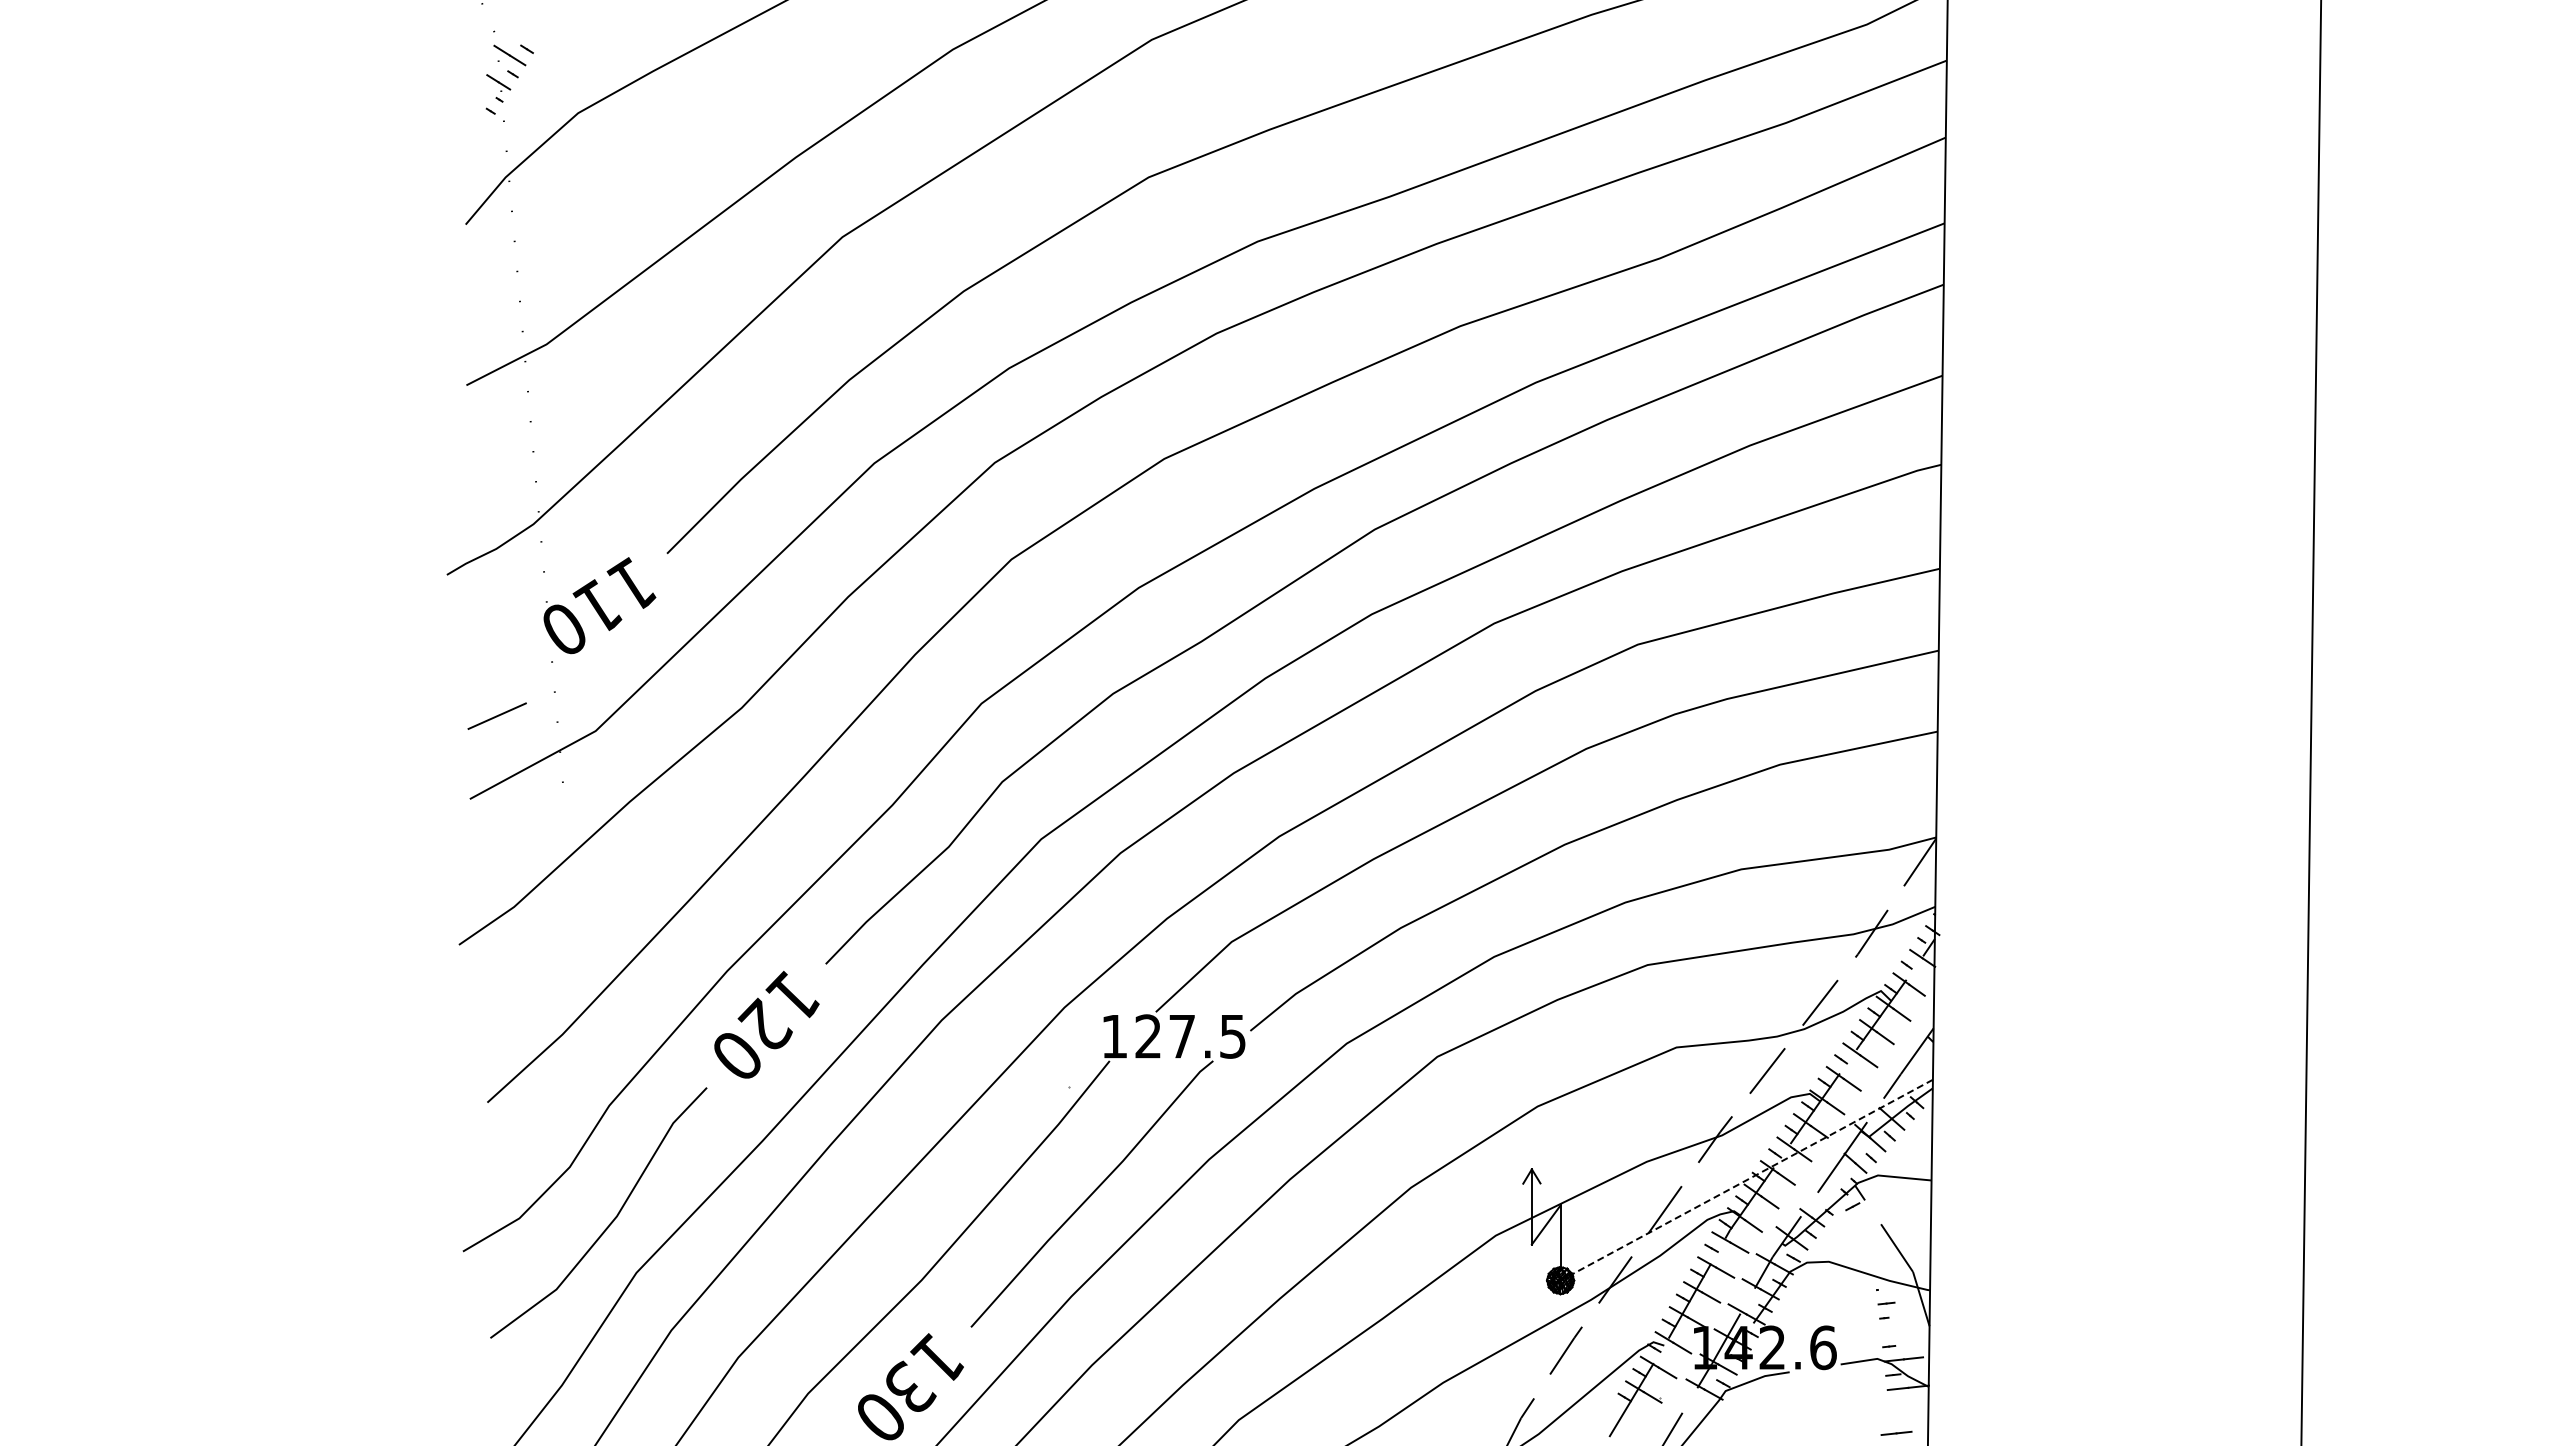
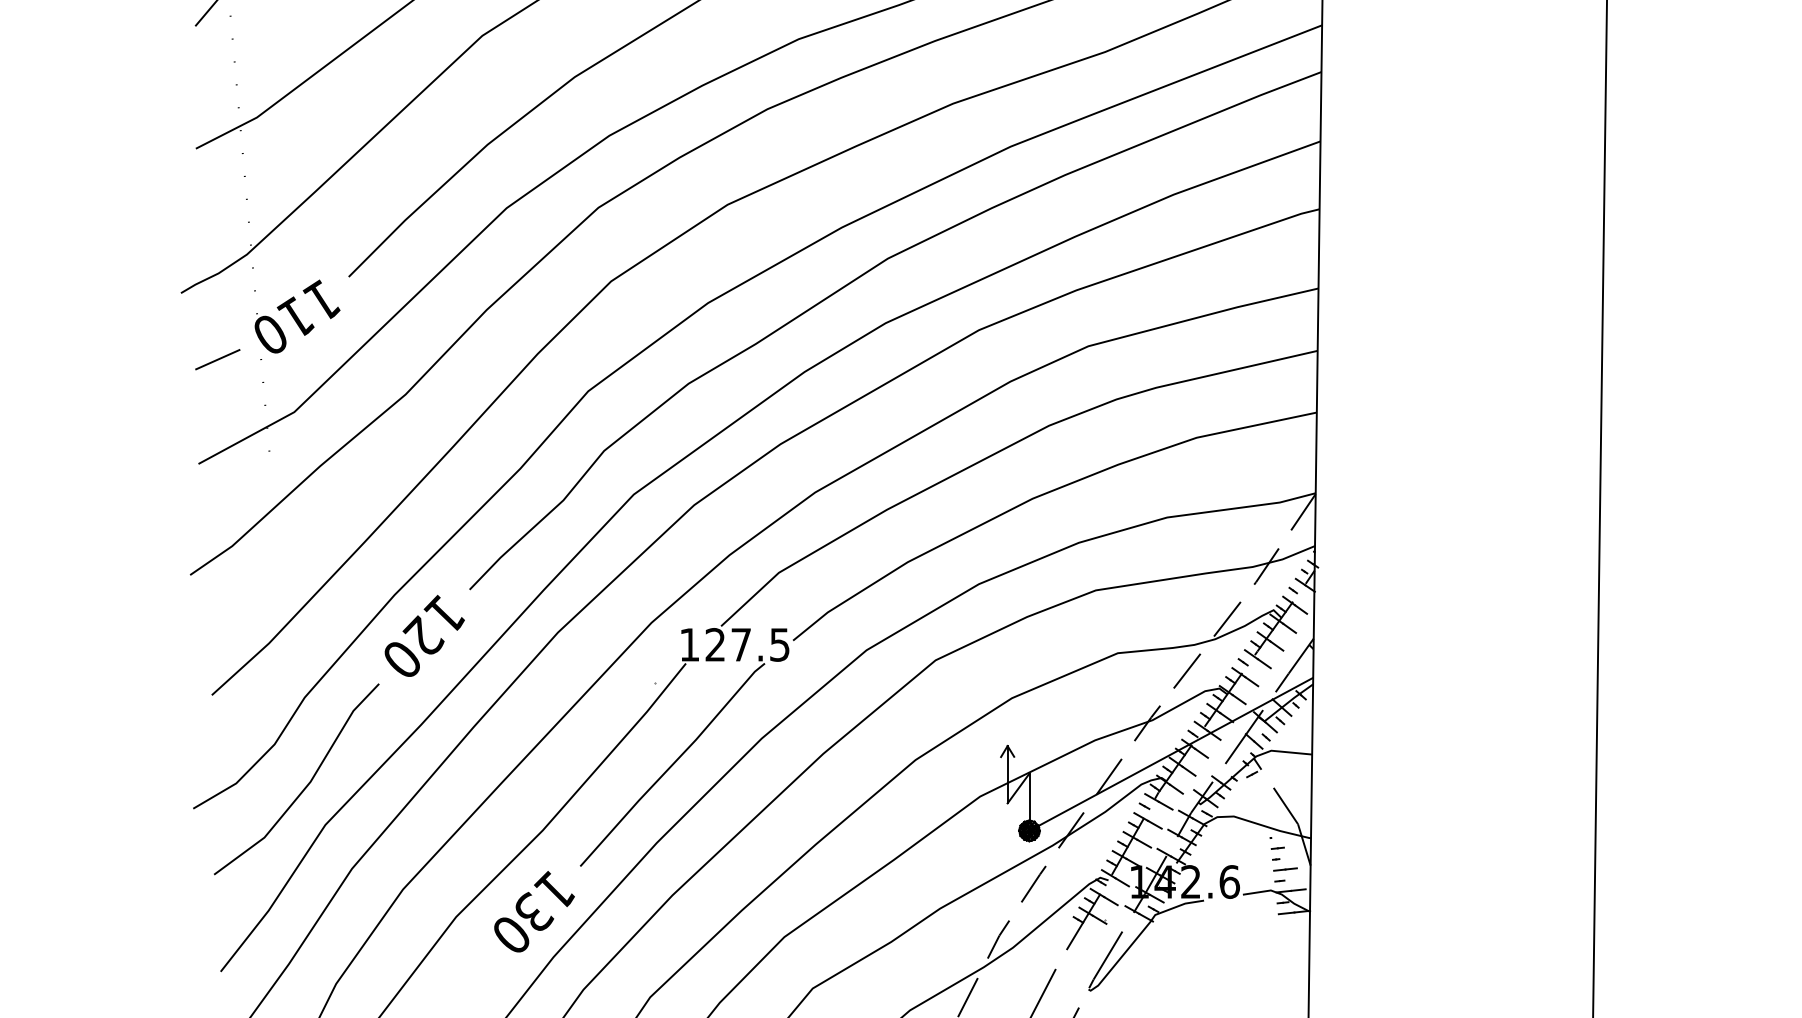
line: (496, 715) -> (217, 359), moved
line: (1746, 1180) -> (1171, 754), dashed -> solid
line: (1896, 1432) -> (1285, 868), moved

